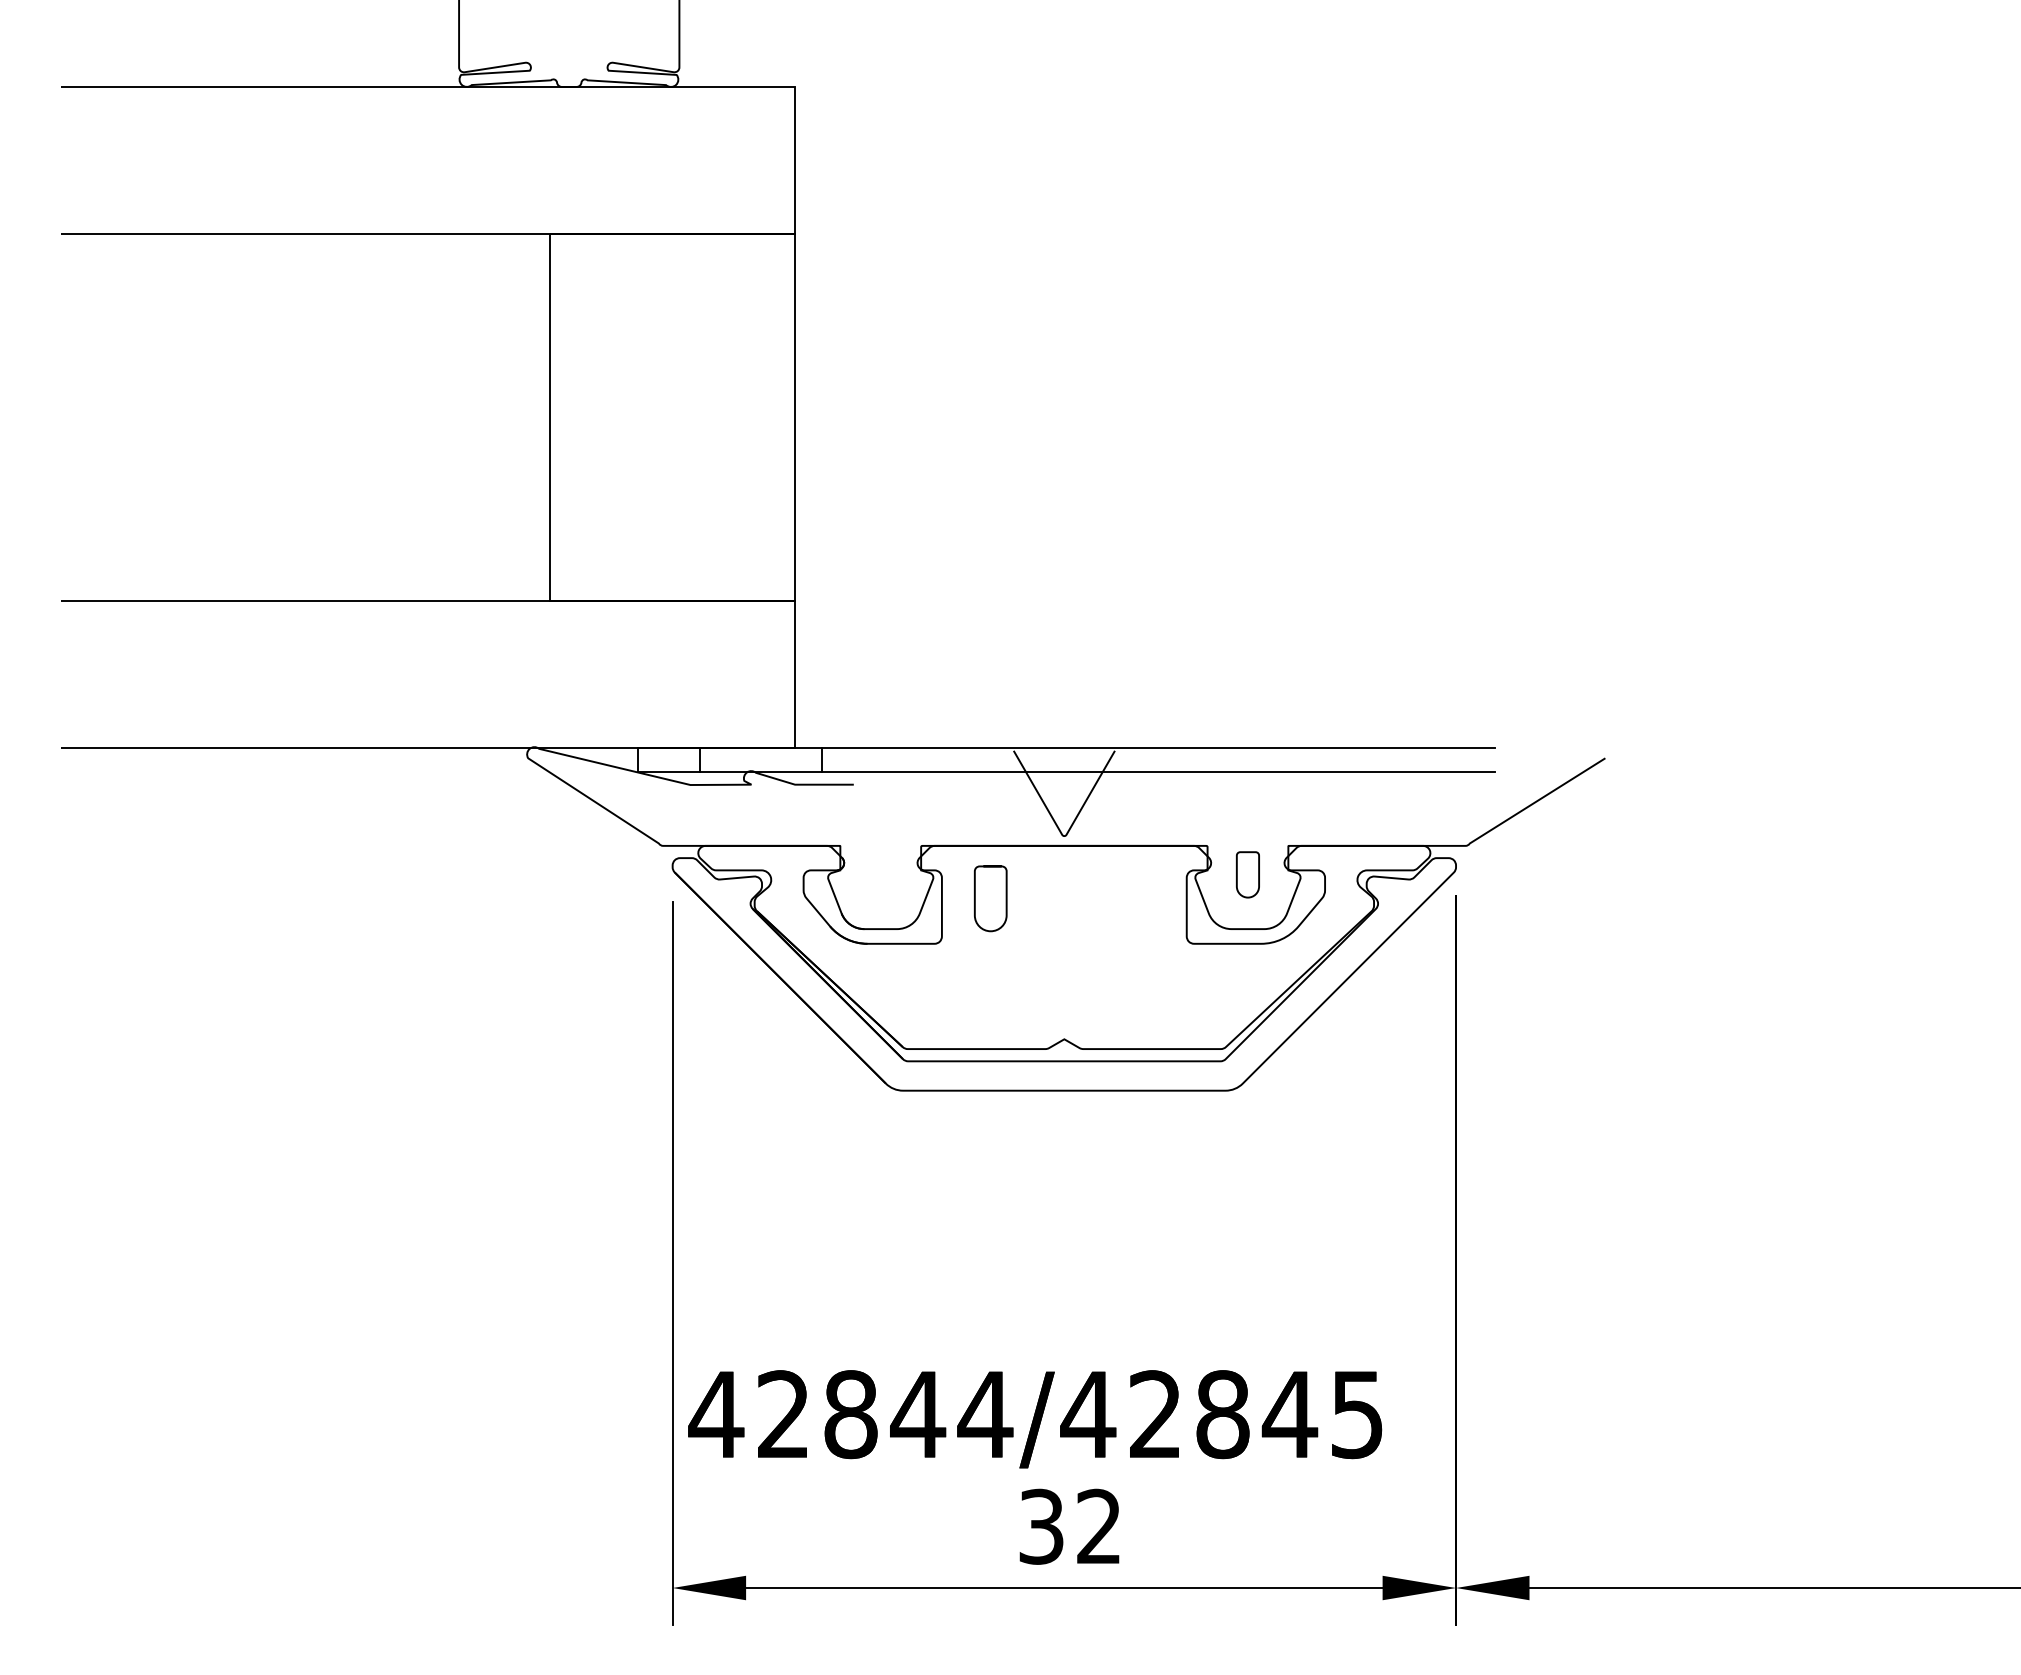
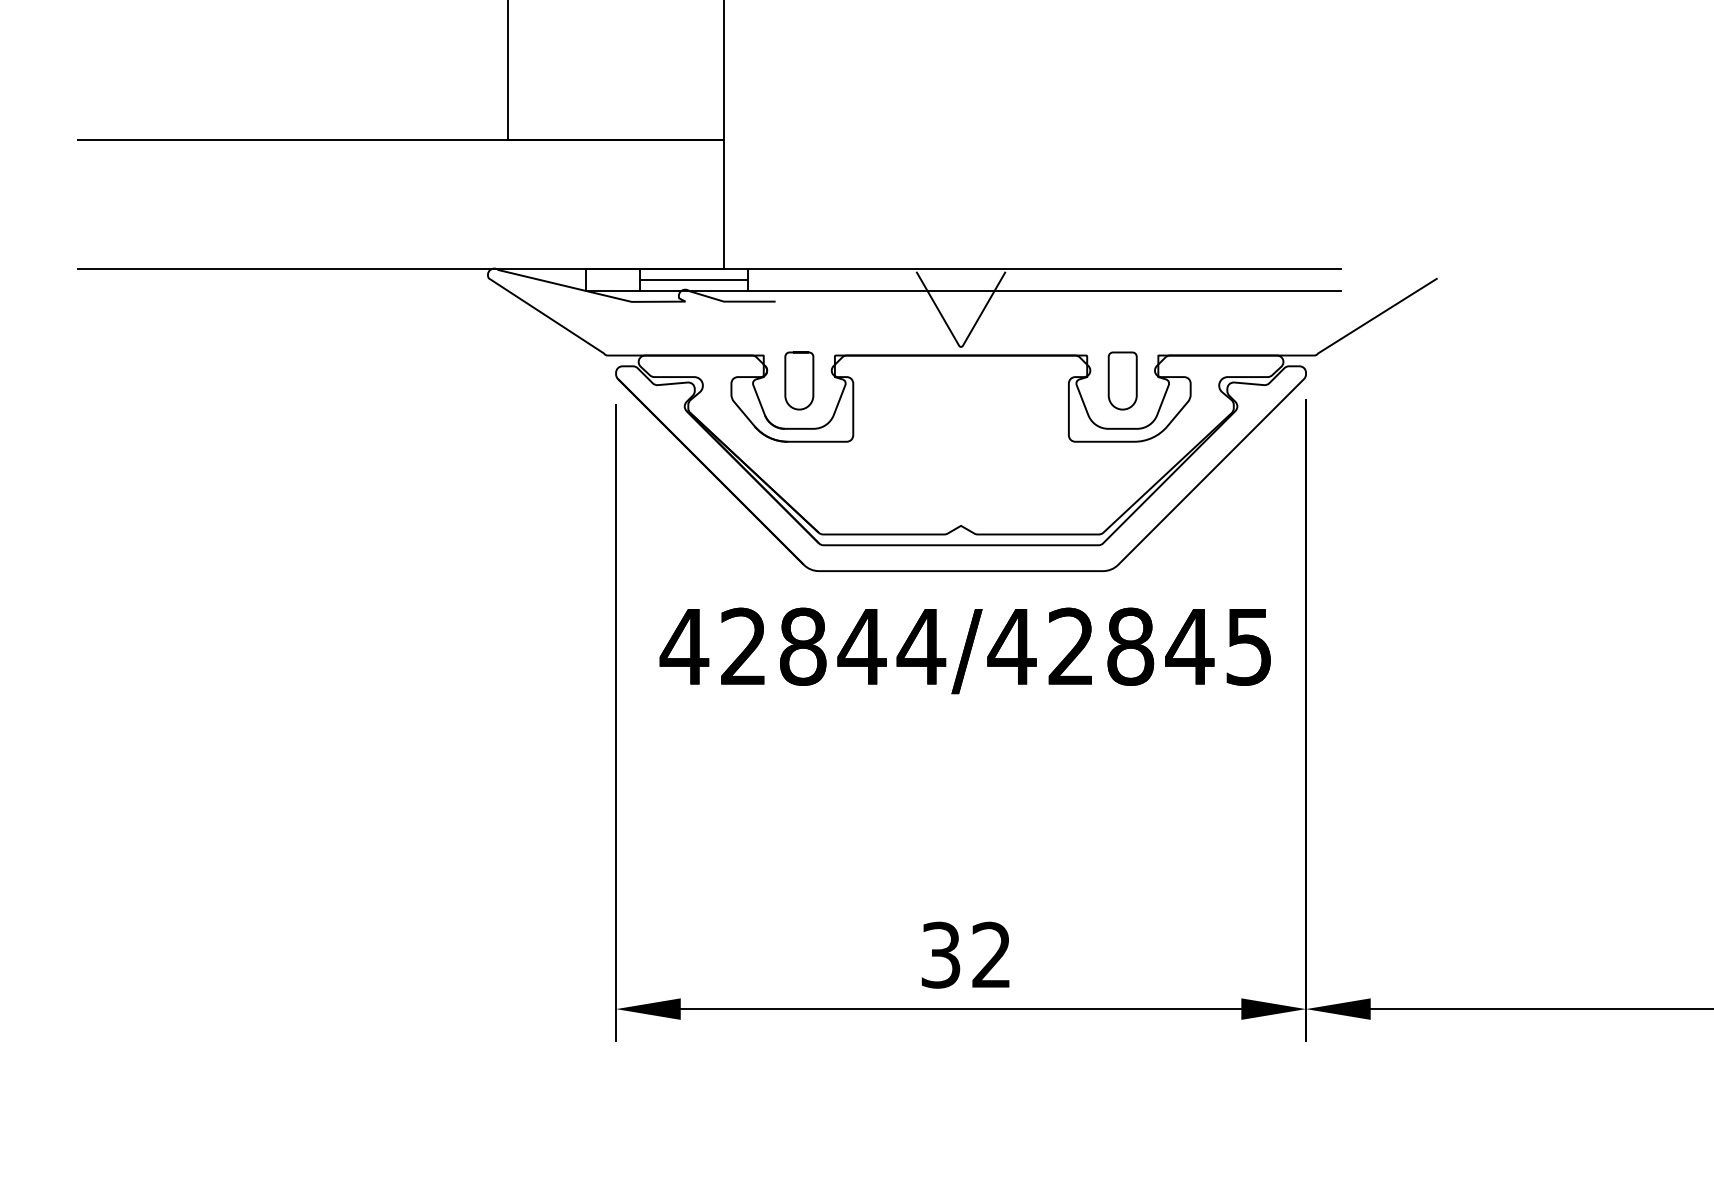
line: (760, 760) -> (693, 280), added
part: (1247, 874) -> (1122, 380), size x1.43
curve: (975, 898) -> (785, 380), moved
text: (1035, 1419) -> (965, 651), moved

